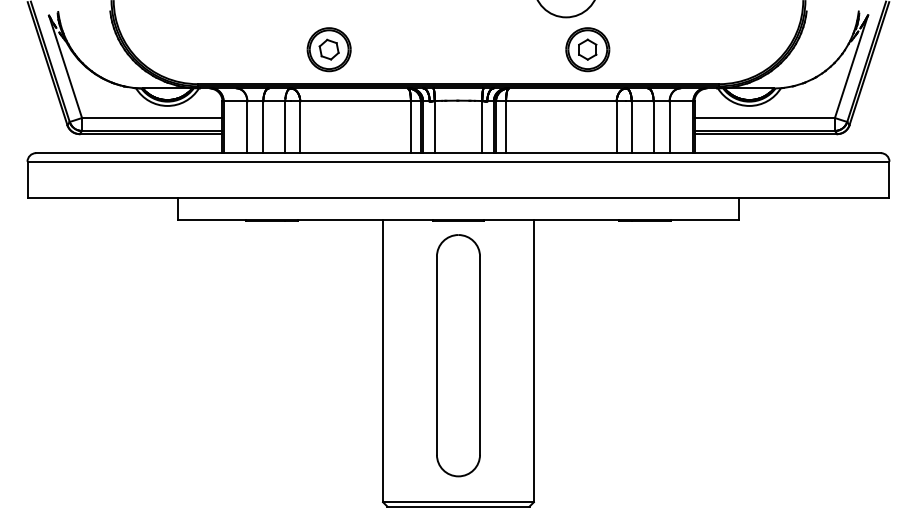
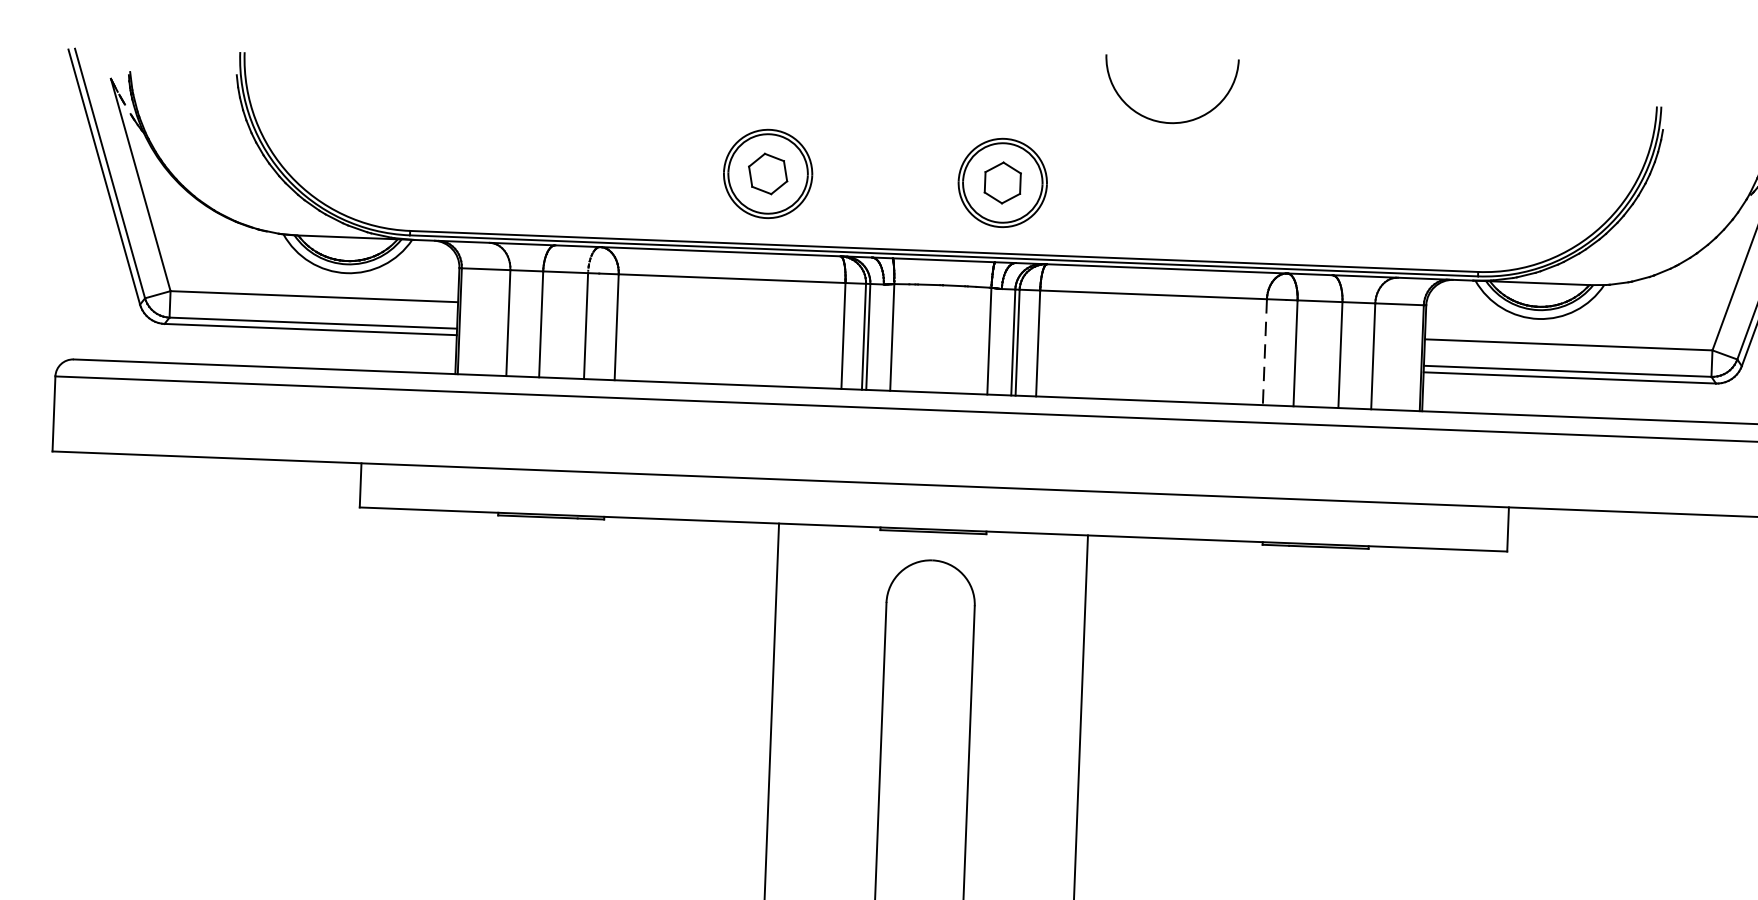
part: (328, 49) -> (766, 173), moved
part: (587, 49) -> (1002, 182), moved
line: (616, 127) -> (1264, 352), solid -> dashed

